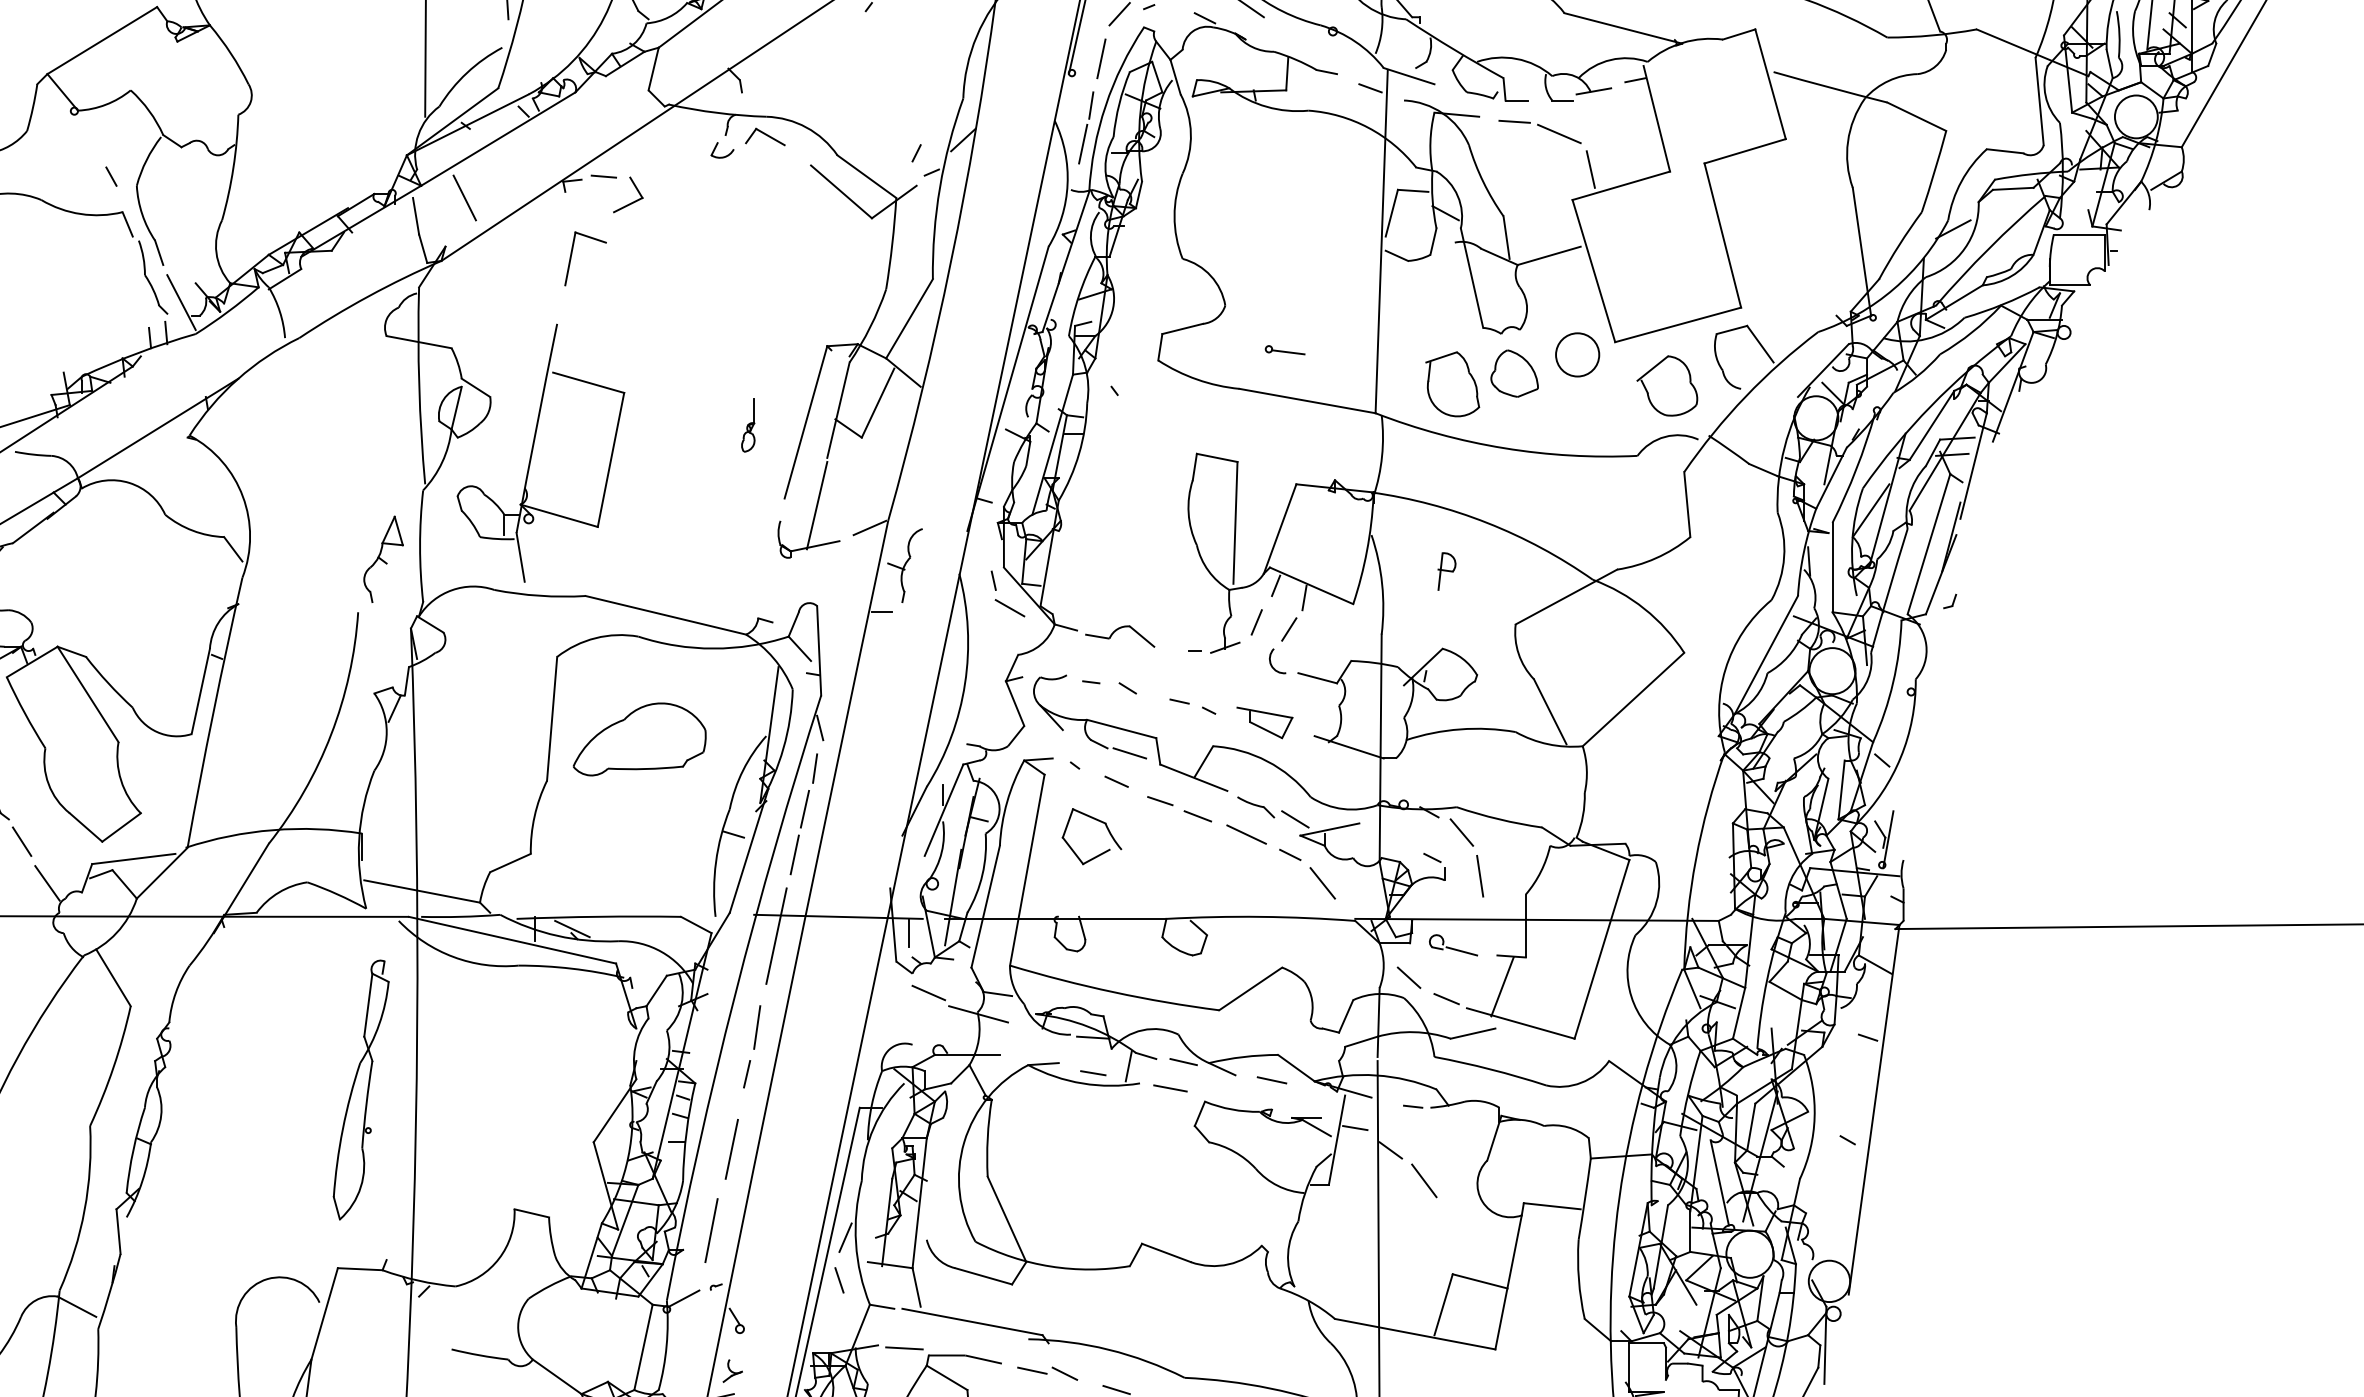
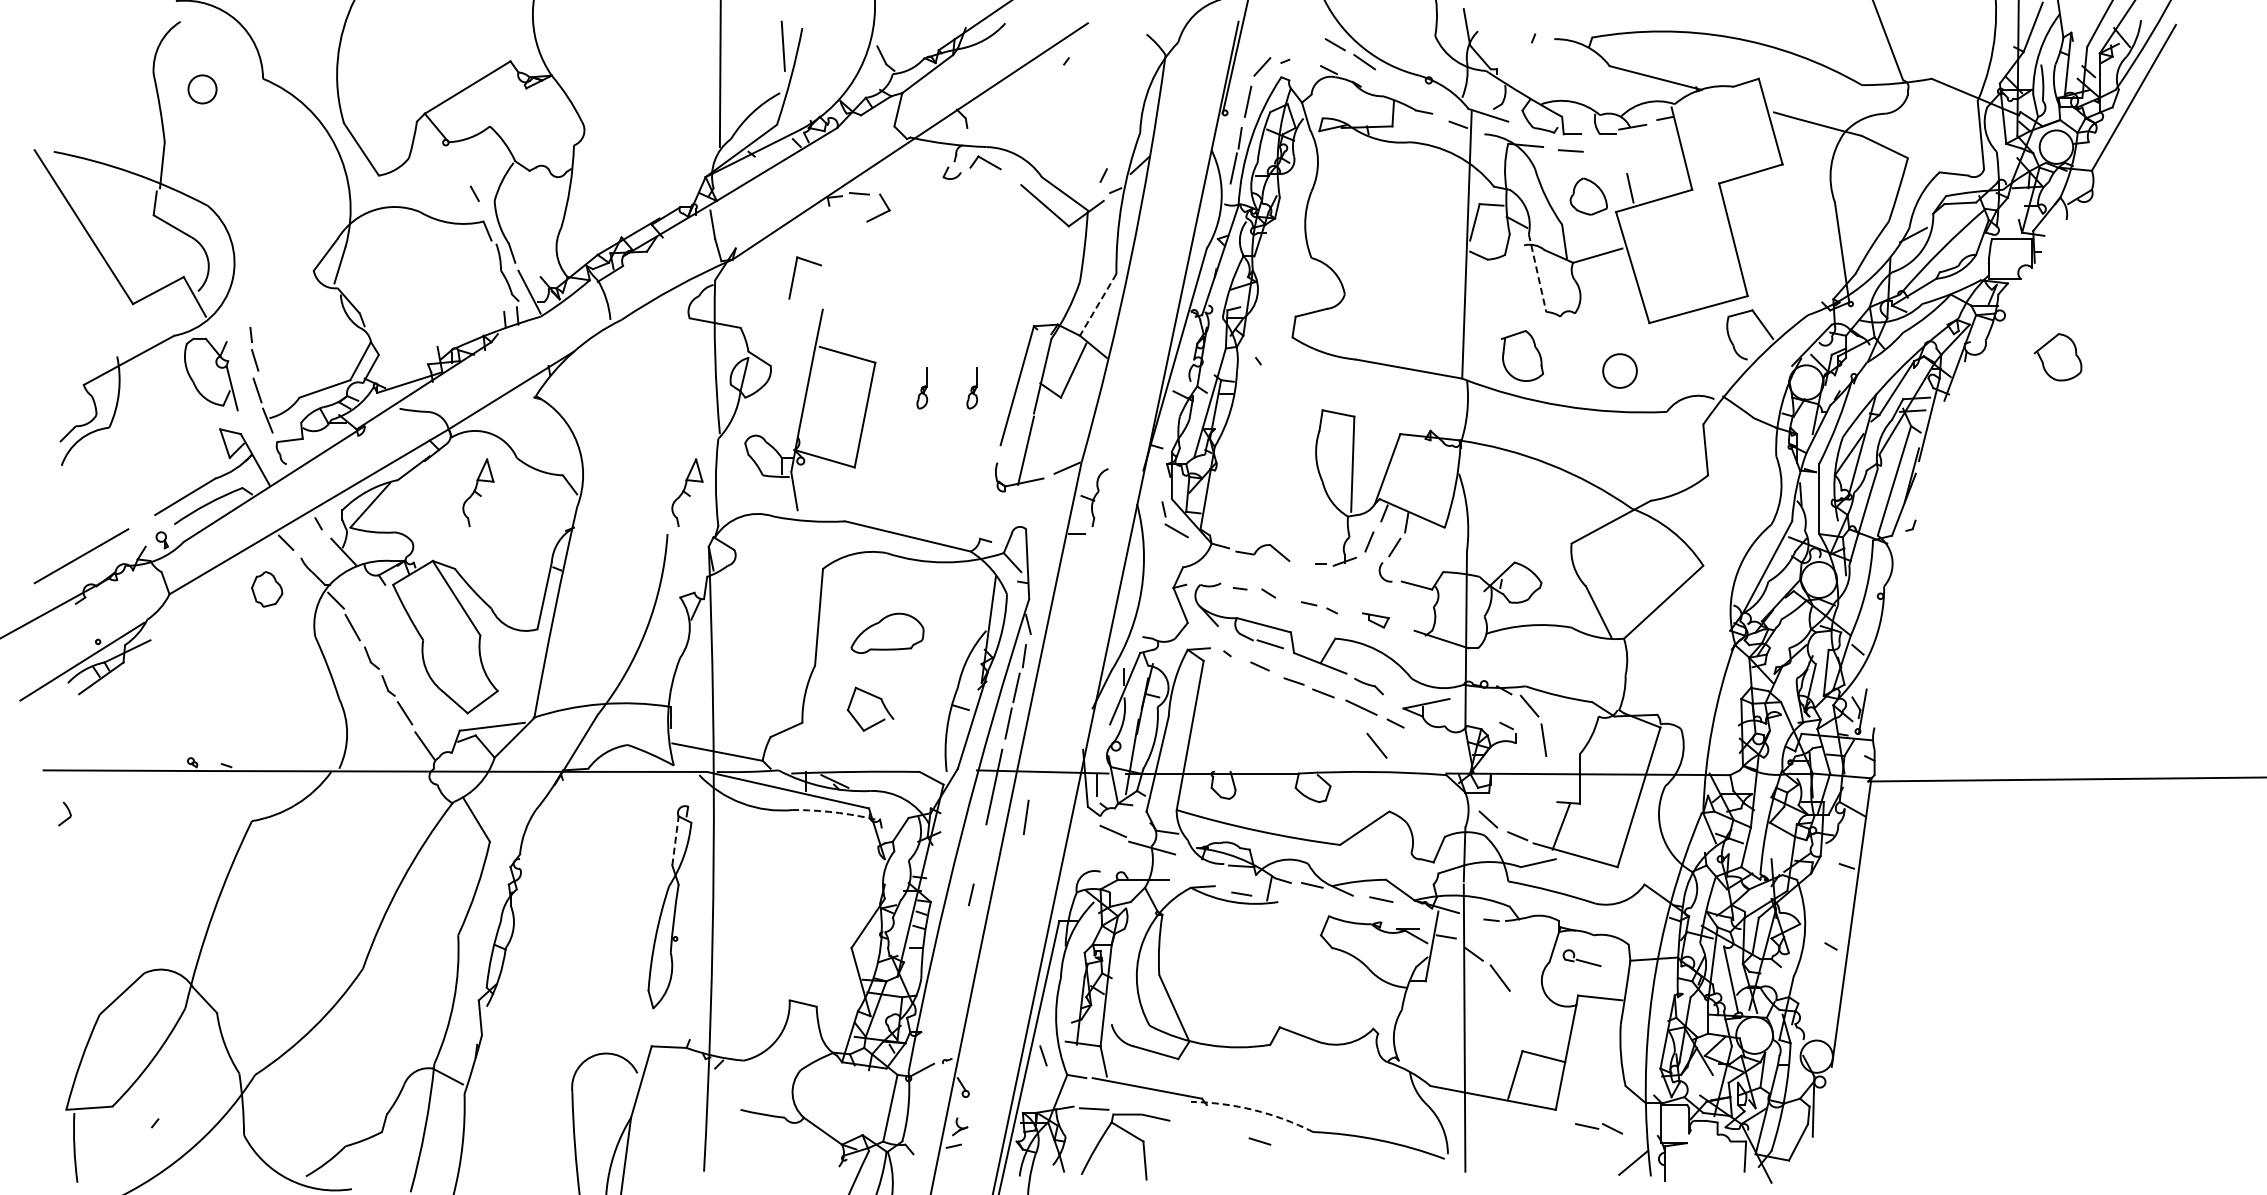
line: (1559, 134) -> (1605, 160), removed
line: (464, 198) -> (750, 210), removed
part: (573, 253) -> (795, 273), moved
line: (1471, 278) -> (1537, 273), solid -> dashed
line: (909, 318) -> (1098, 304), solid -> dashed
part: (1285, 350) -> (1391, 329), removed
circle: (1576, 354) -> (1619, 370), moved
part: (1514, 373) -> (1588, 196), moved
part: (1666, 386) -> (2057, 357), moved
part: (684, 425) -> (922, 388), added
part: (116, 559) -> (478, 492), added
part: (1446, 571) -> (1517, 502), removed
part: (1264, 722) -> (1375, 620), size x0.6
part: (639, 739) -> (887, 633), size x0.7
line: (1295, 818) -> (1399, 695), removed
part: (1098, 821) -> (875, 697), moved
line: (1322, 882) -> (1376, 745), moved
part: (1452, 944) -> (1581, 957), moved
arc: (571, 968) -> (834, 812), solid -> dashed
line: (368, 1004) -> (675, 840), solid -> dashed
line: (756, 1026) -> (1025, 816), moved
line: (1169, 1087) -> (1301, 905), removed
line: (731, 1149) -> (959, 953), removed
line: (711, 1229) -> (943, 1016), removed
line: (845, 1237) -> (1048, 1022), removed
arc: (1108, 1350) -> (1253, 1110), solid -> dashed
part: (1048, 1373) -> (1599, 1128), moved

